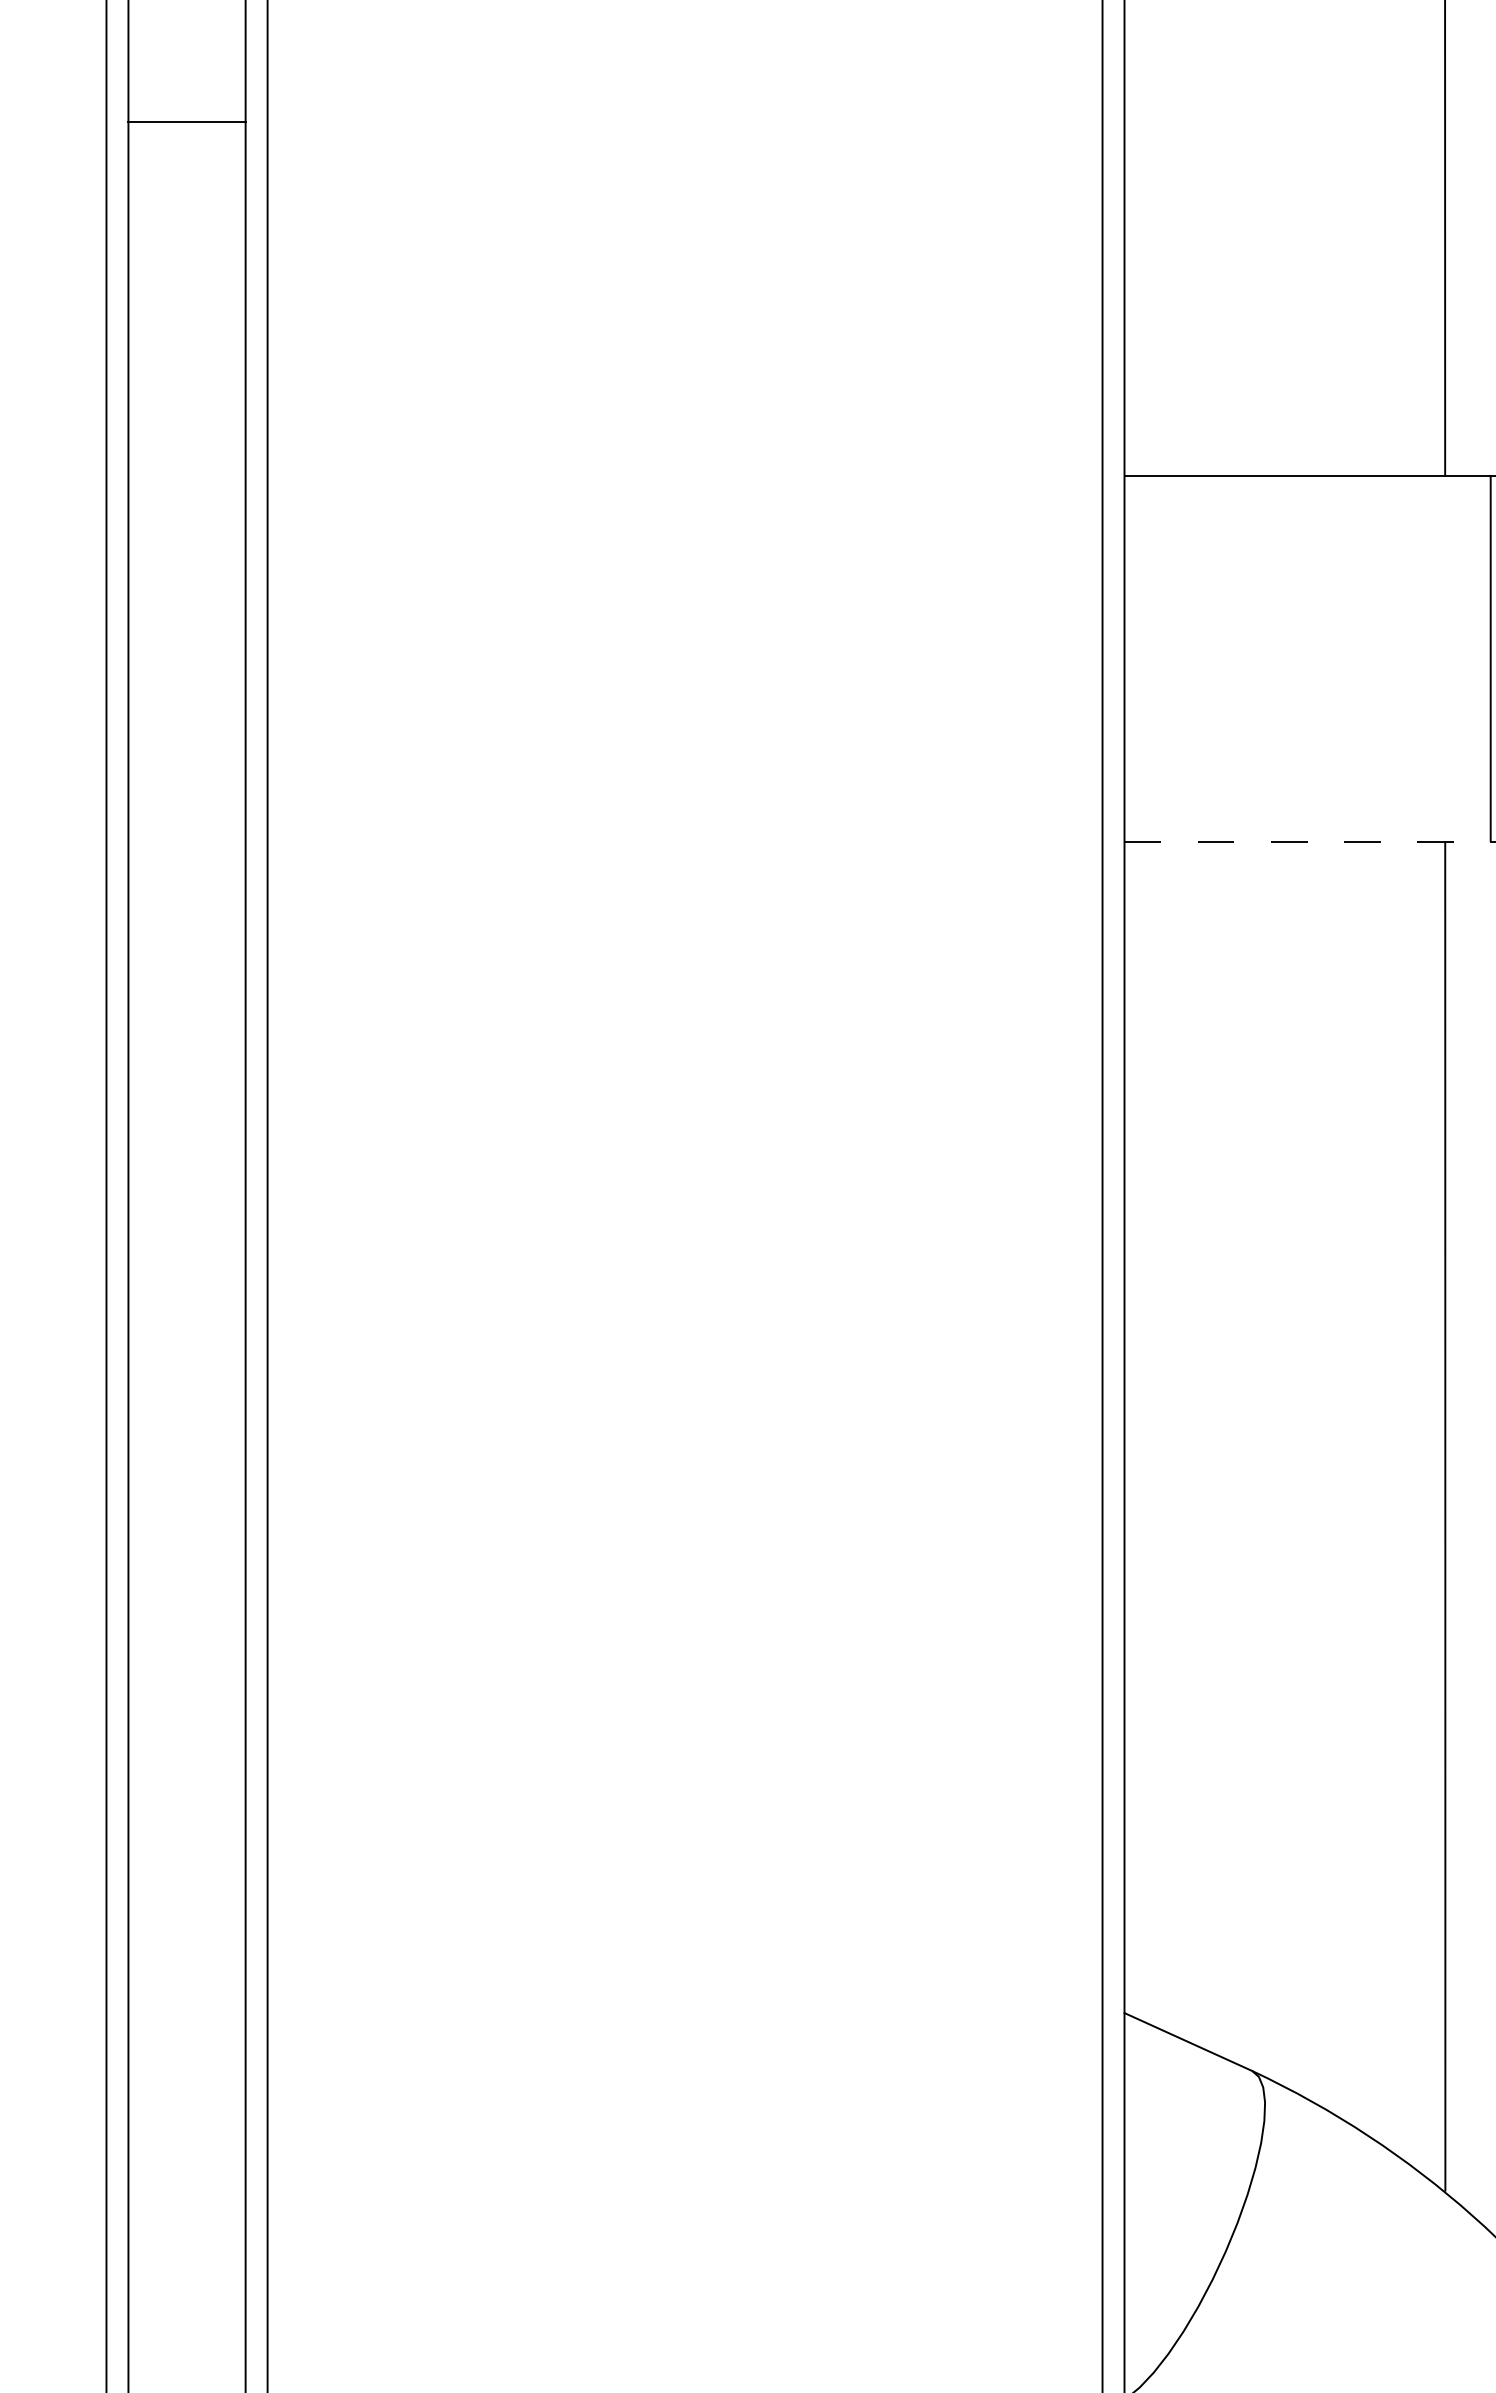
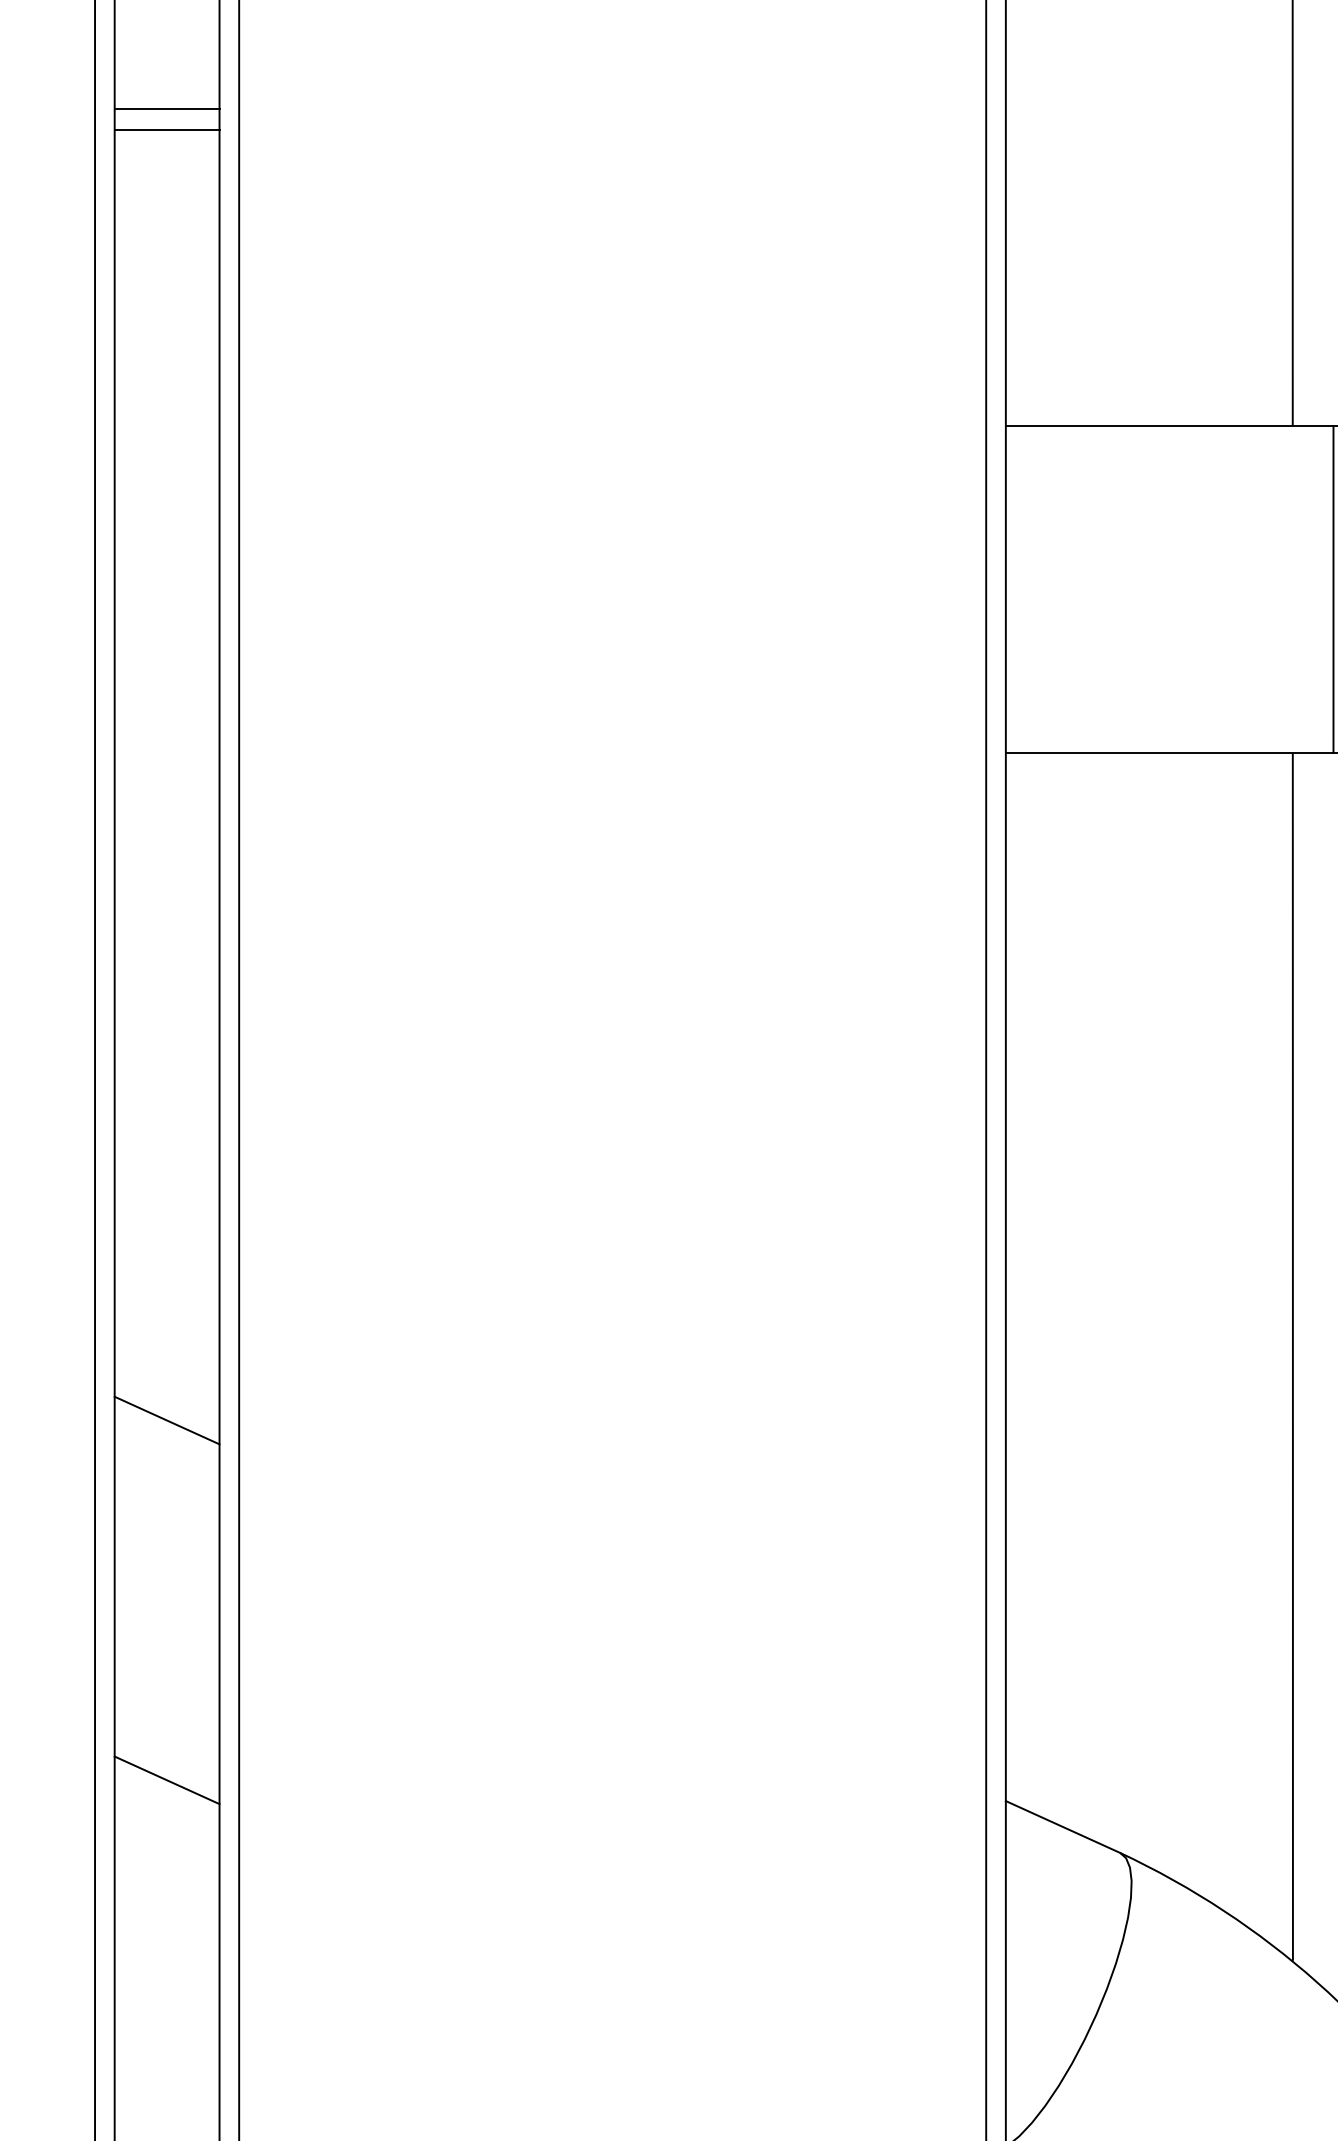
line: (186, 144) -> (166, 129), added
line: (1308, 841) -> (1170, 752), dashed -> solid
line: (186, 1587) -> (166, 1420), added
line: (186, 1989) -> (166, 1779), added

